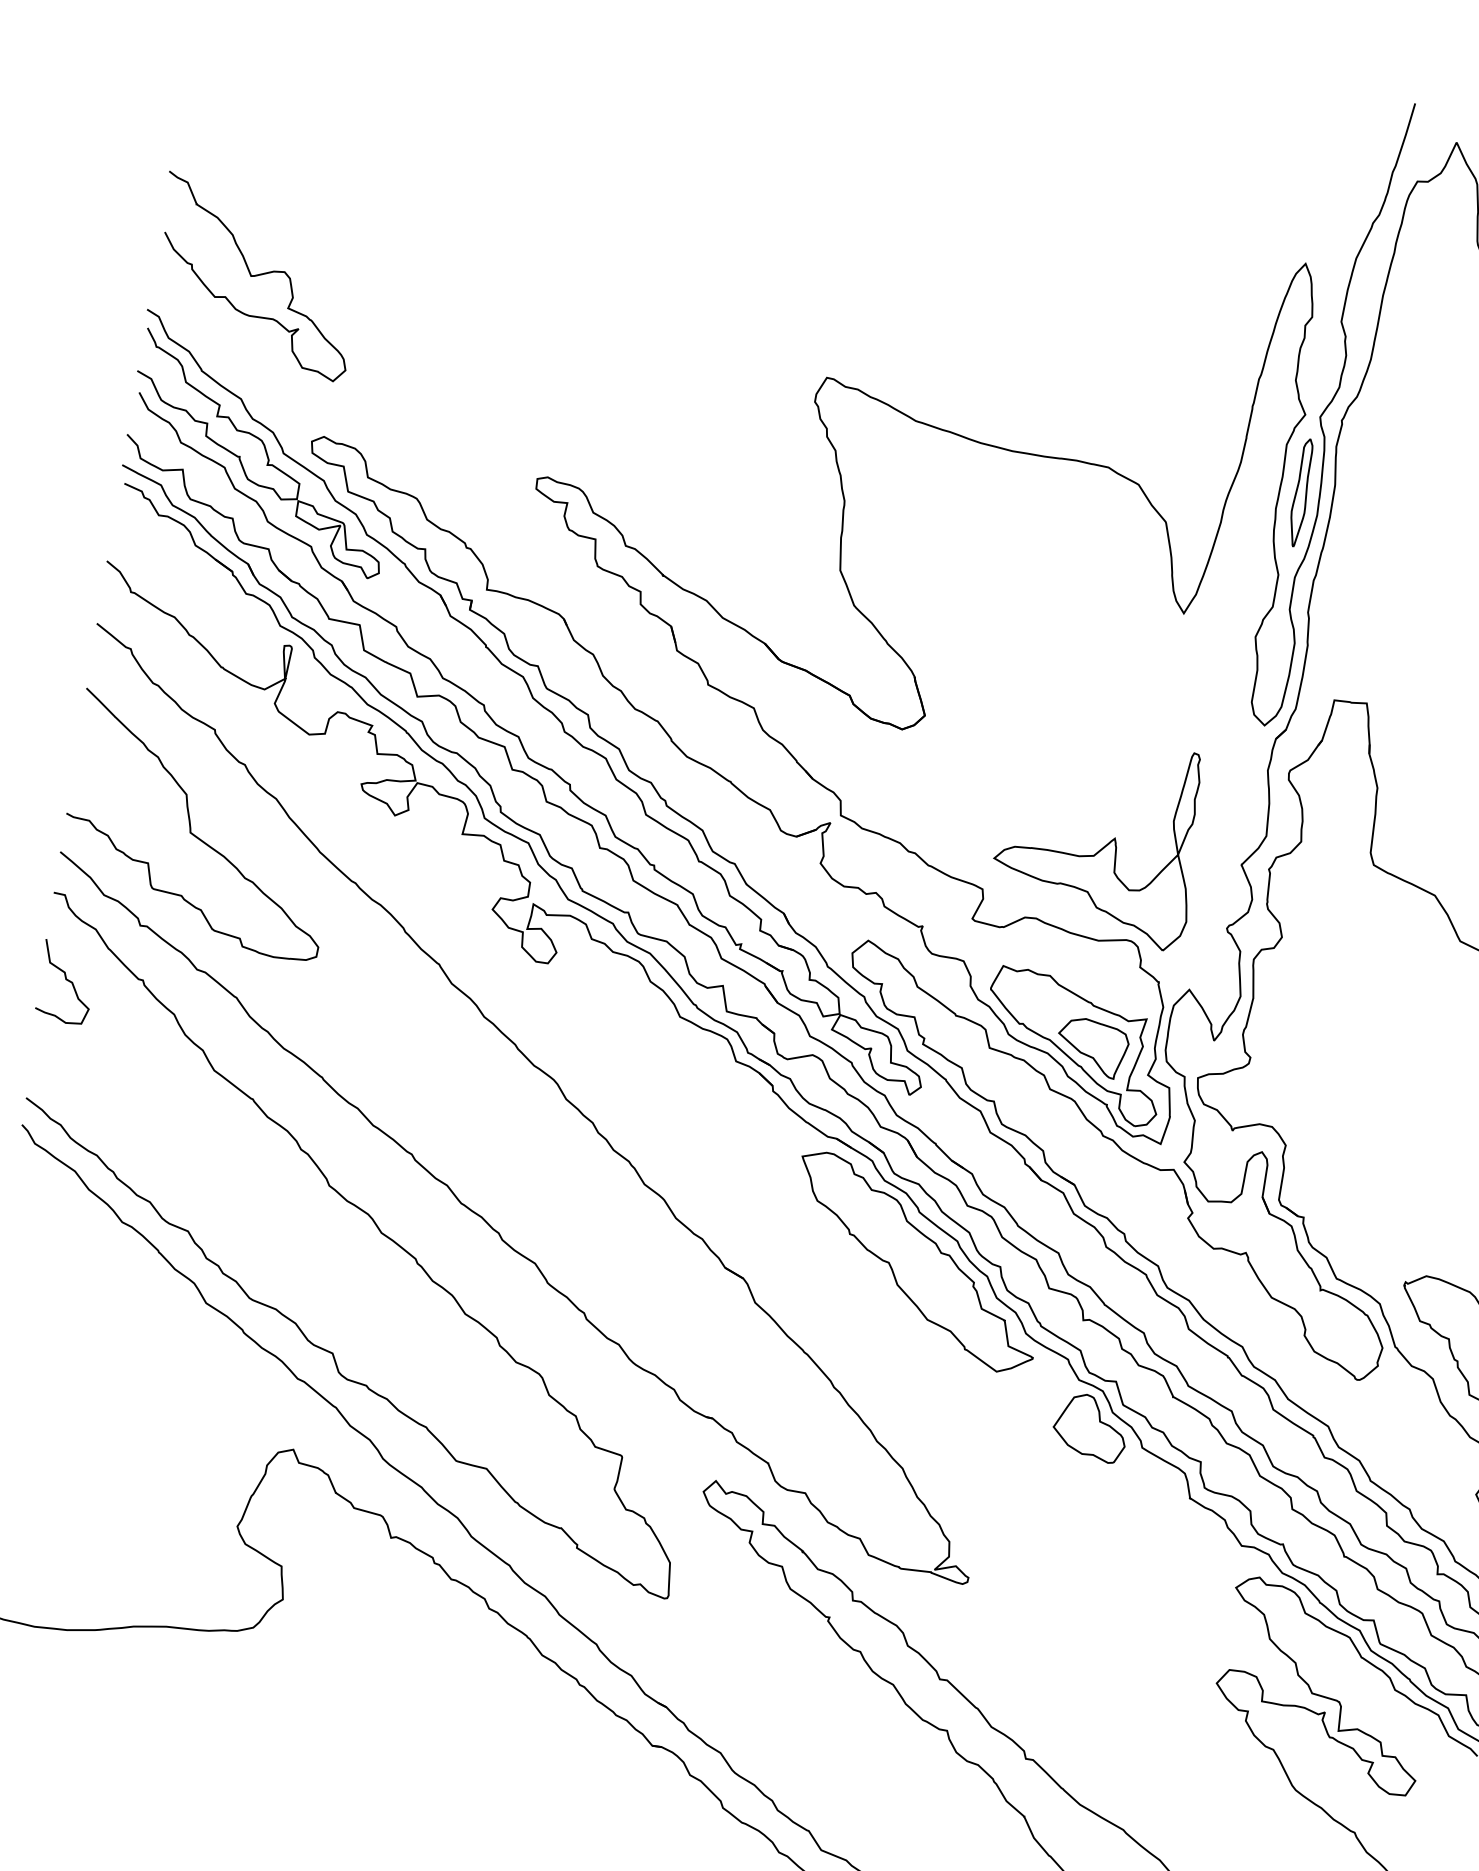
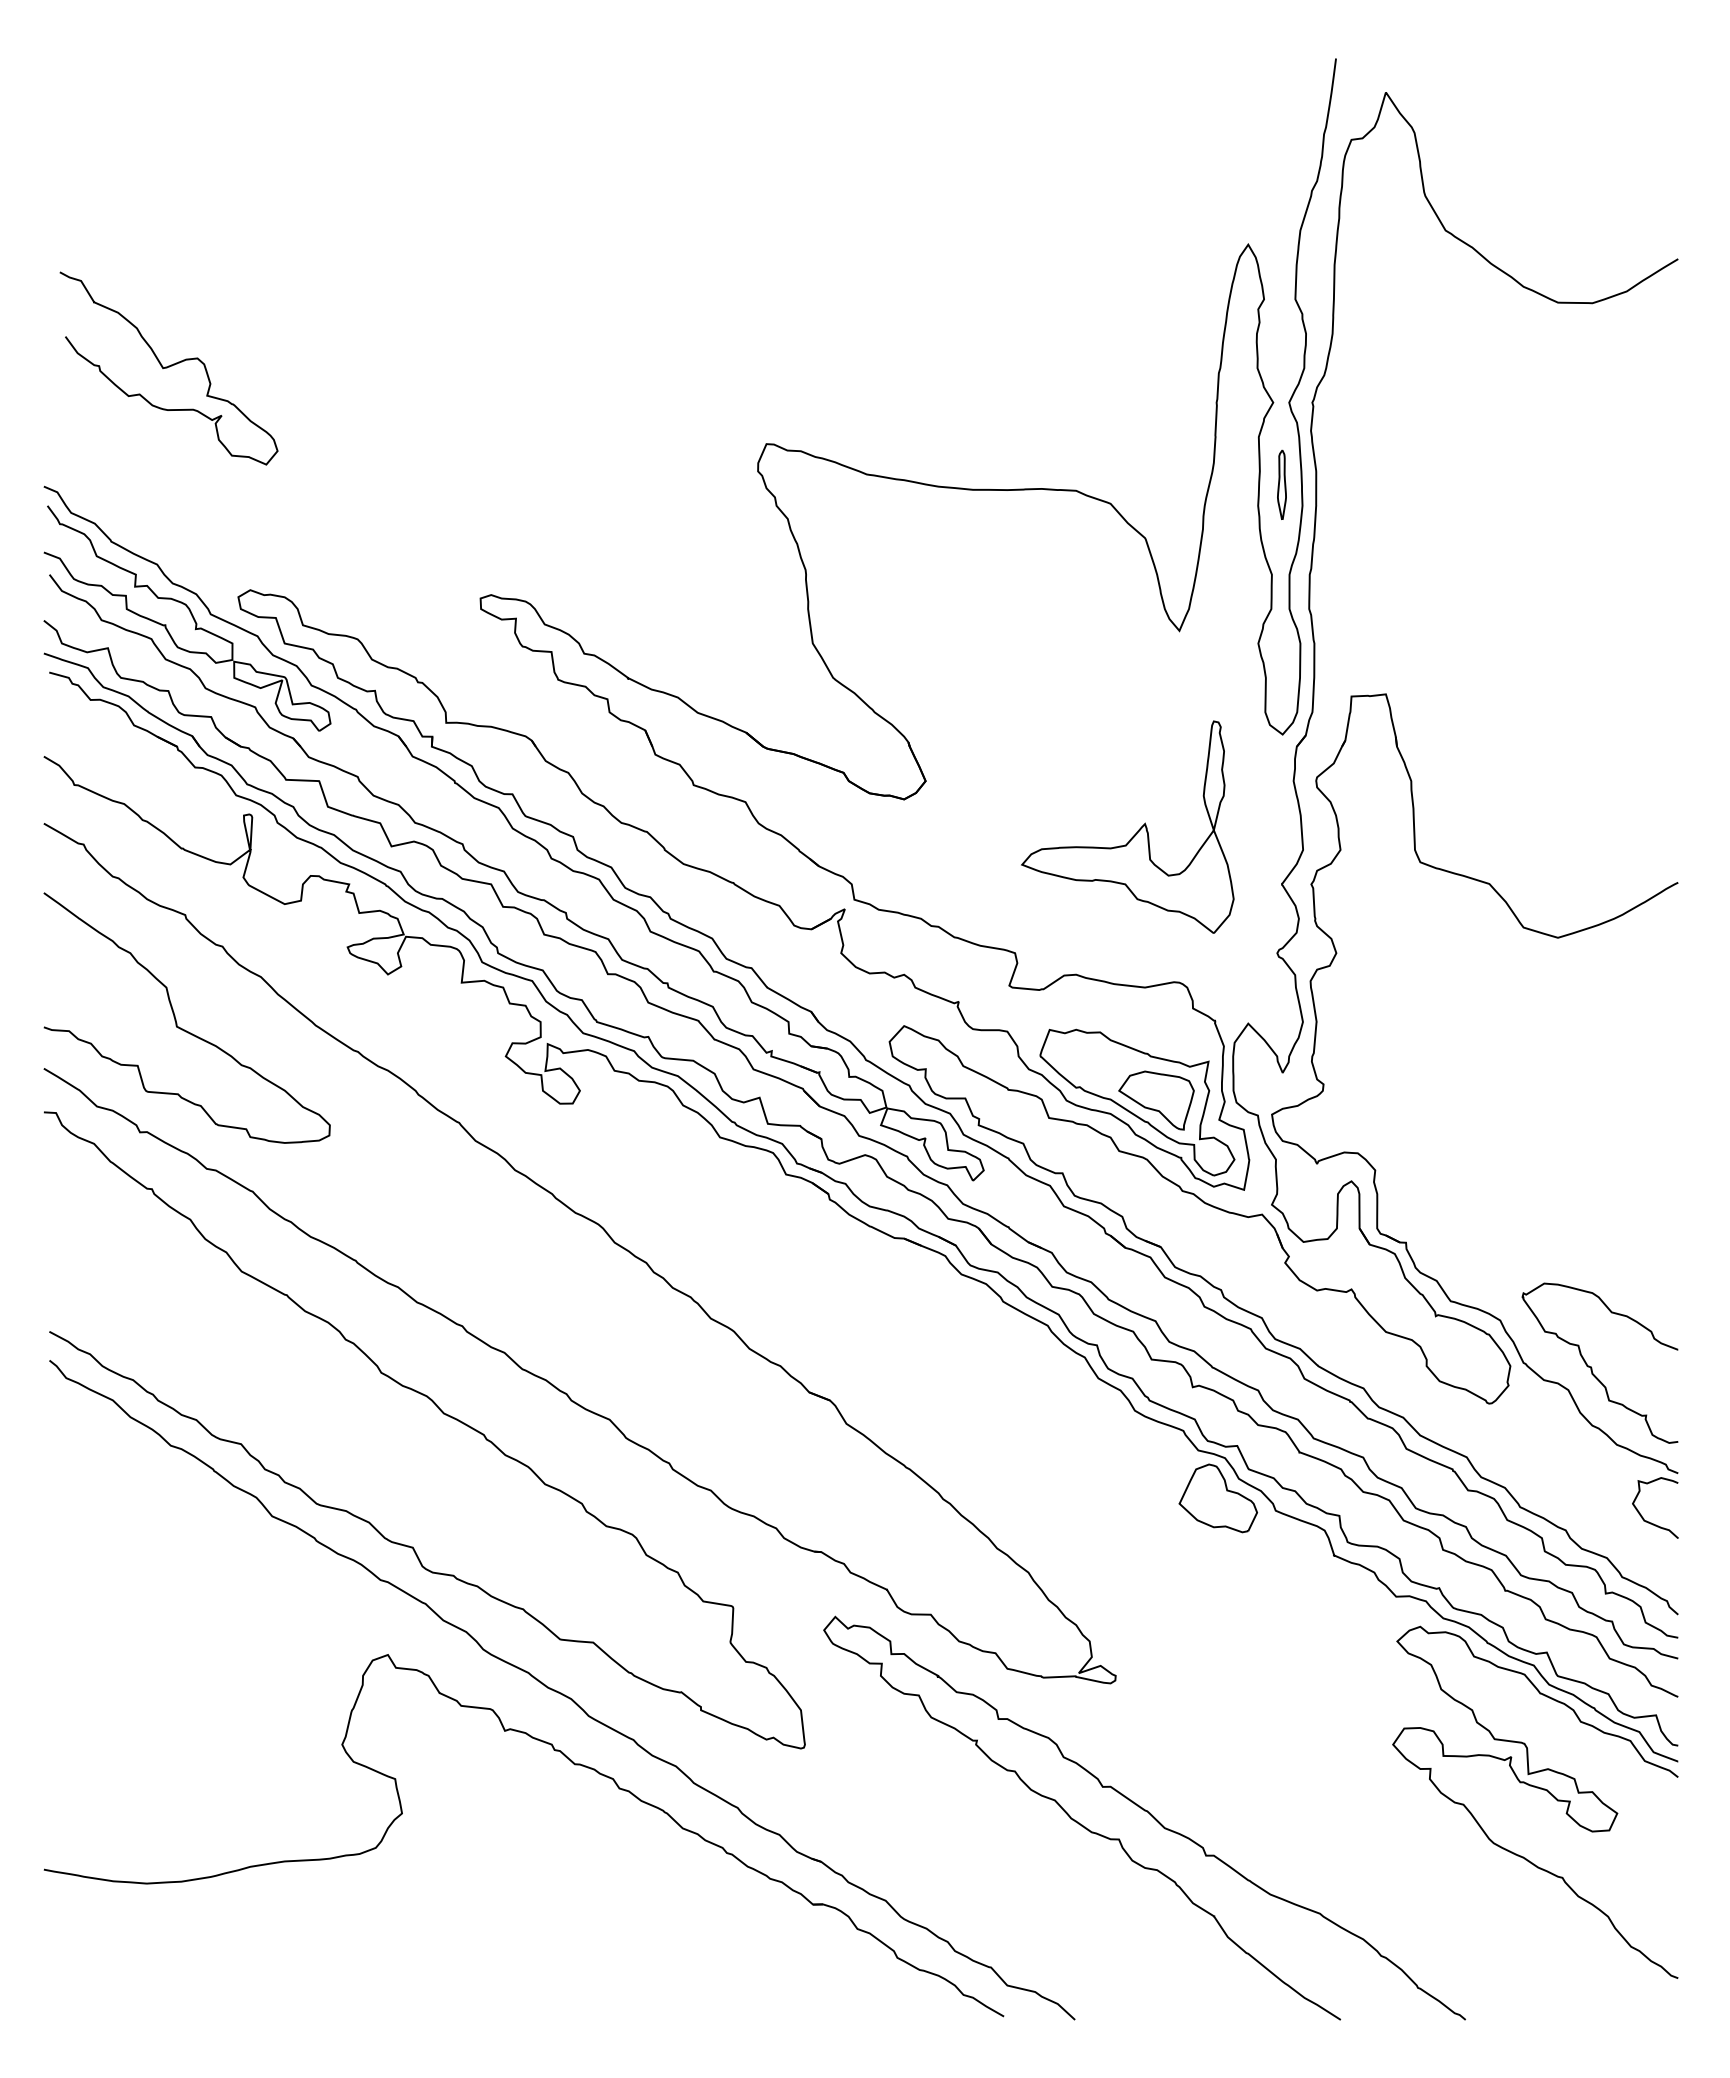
curve: (256, 276) -> (168, 367), moved
part: (1300, 492) -> (1281, 484), size x0.6
part: (1104, 846) -> (1135, 833), moved
curve: (66, 980) -> (72, 1202), removed
part: (916, 1263) -> (1008, 1355), removed

